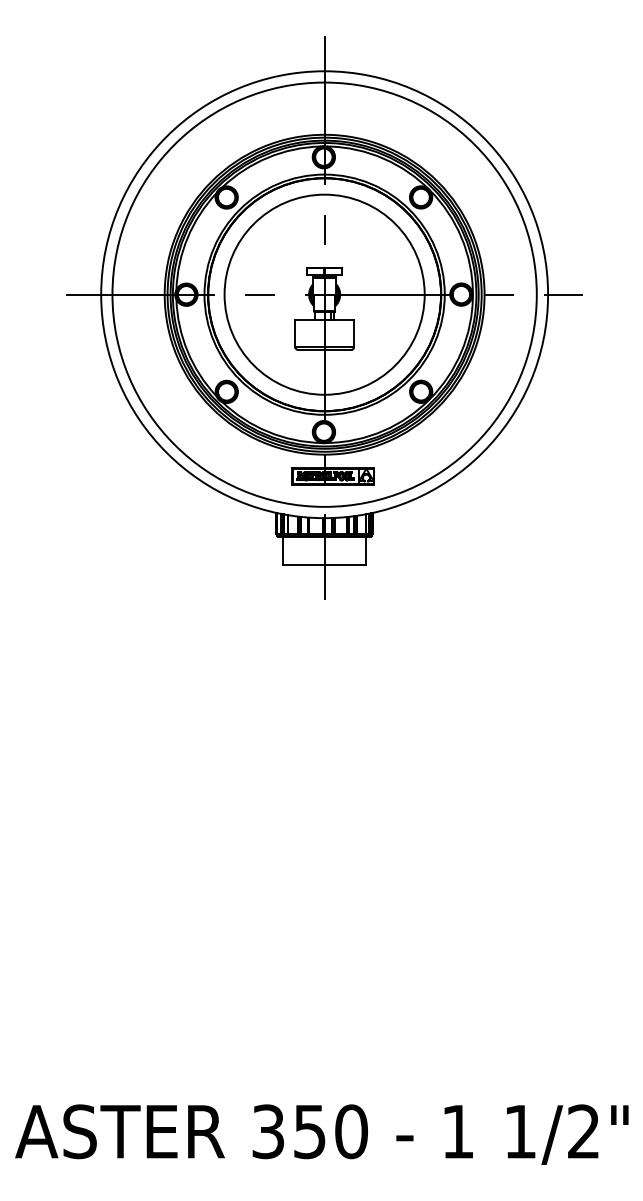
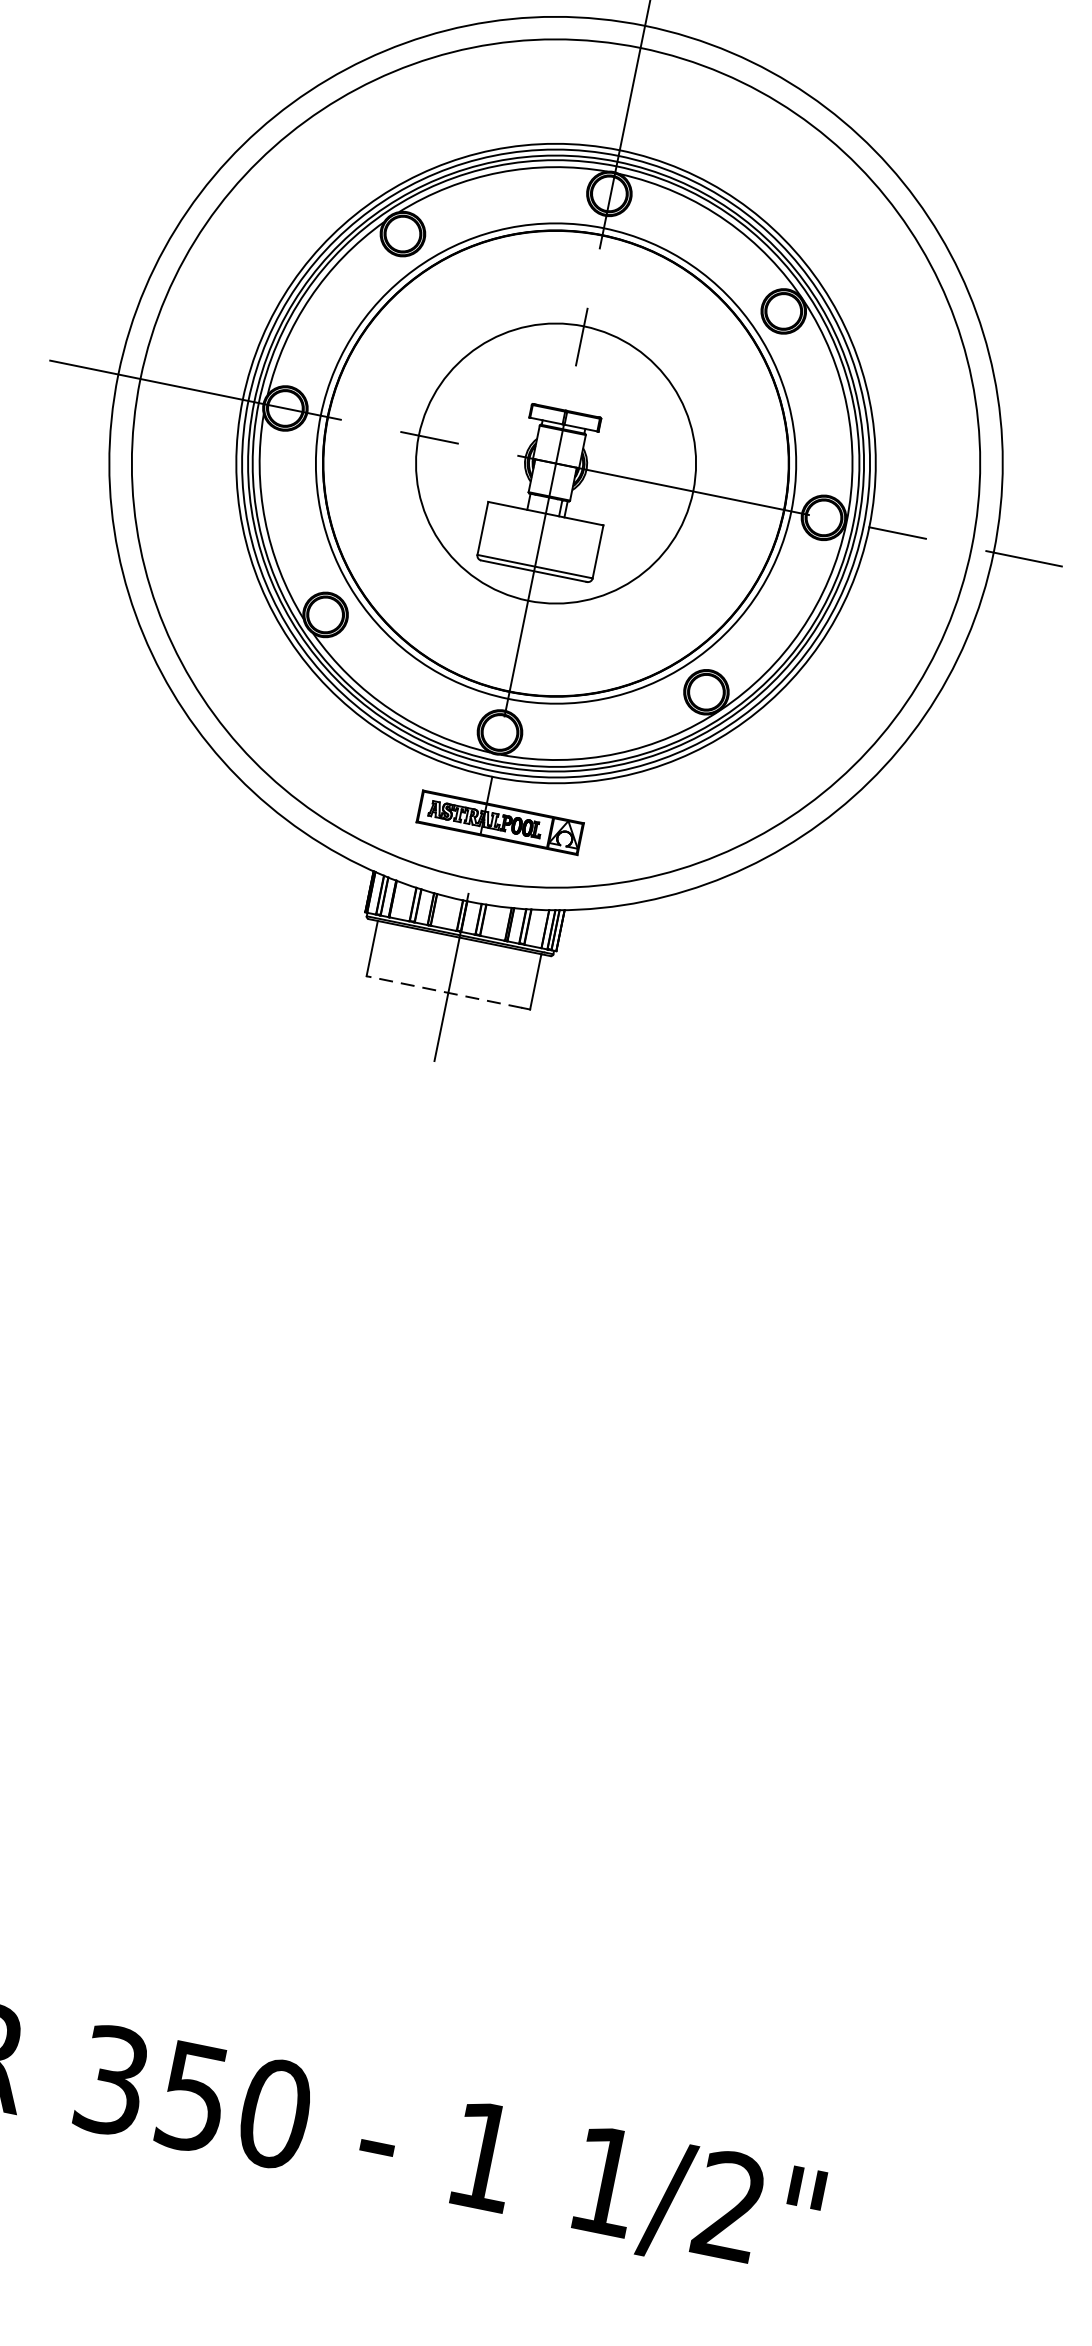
circle: (324, 294) -> (555, 463), size x0.7
line: (322, 564) -> (444, 991), solid -> dashed

